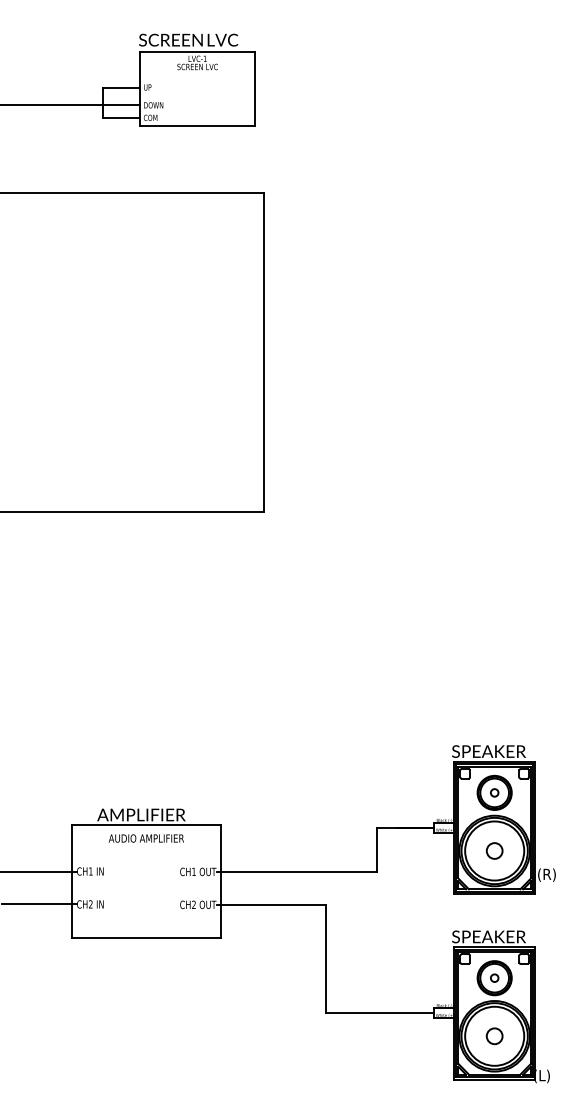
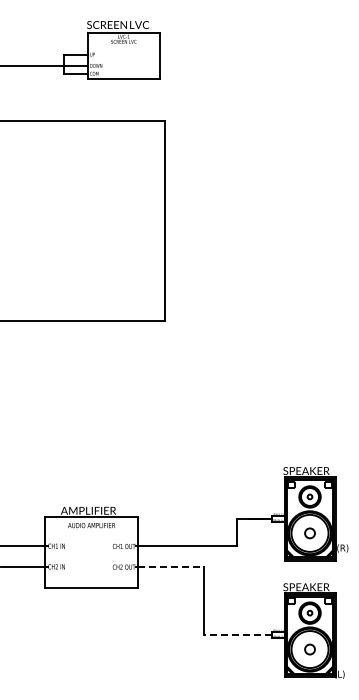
line: (273, 905) -> (171, 567), solid -> dashed
line: (379, 1013) -> (237, 635), solid -> dashed

